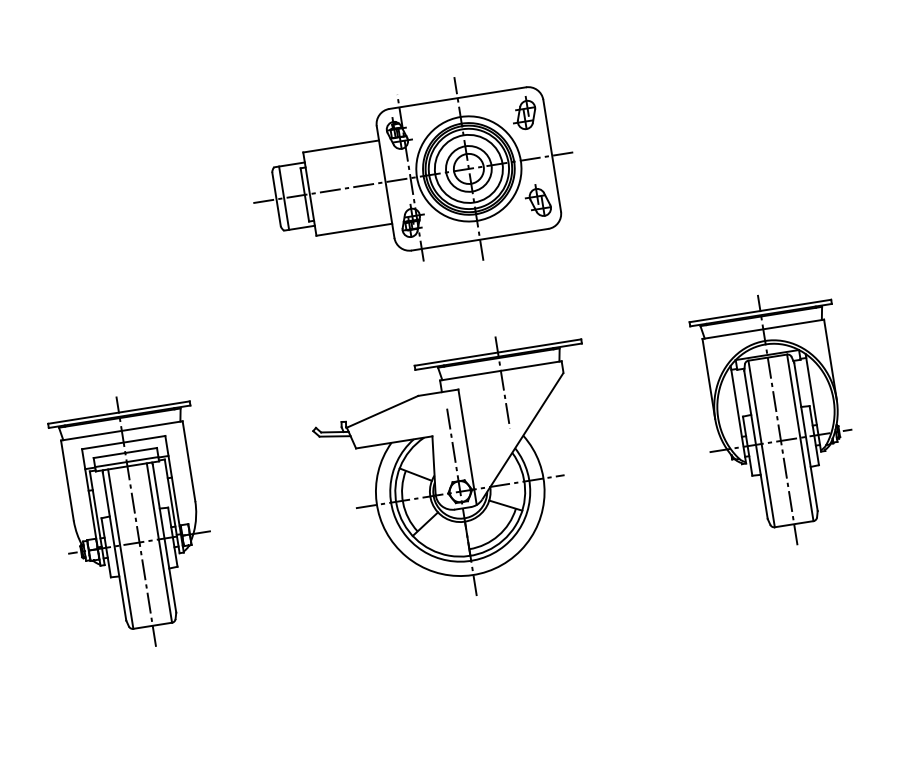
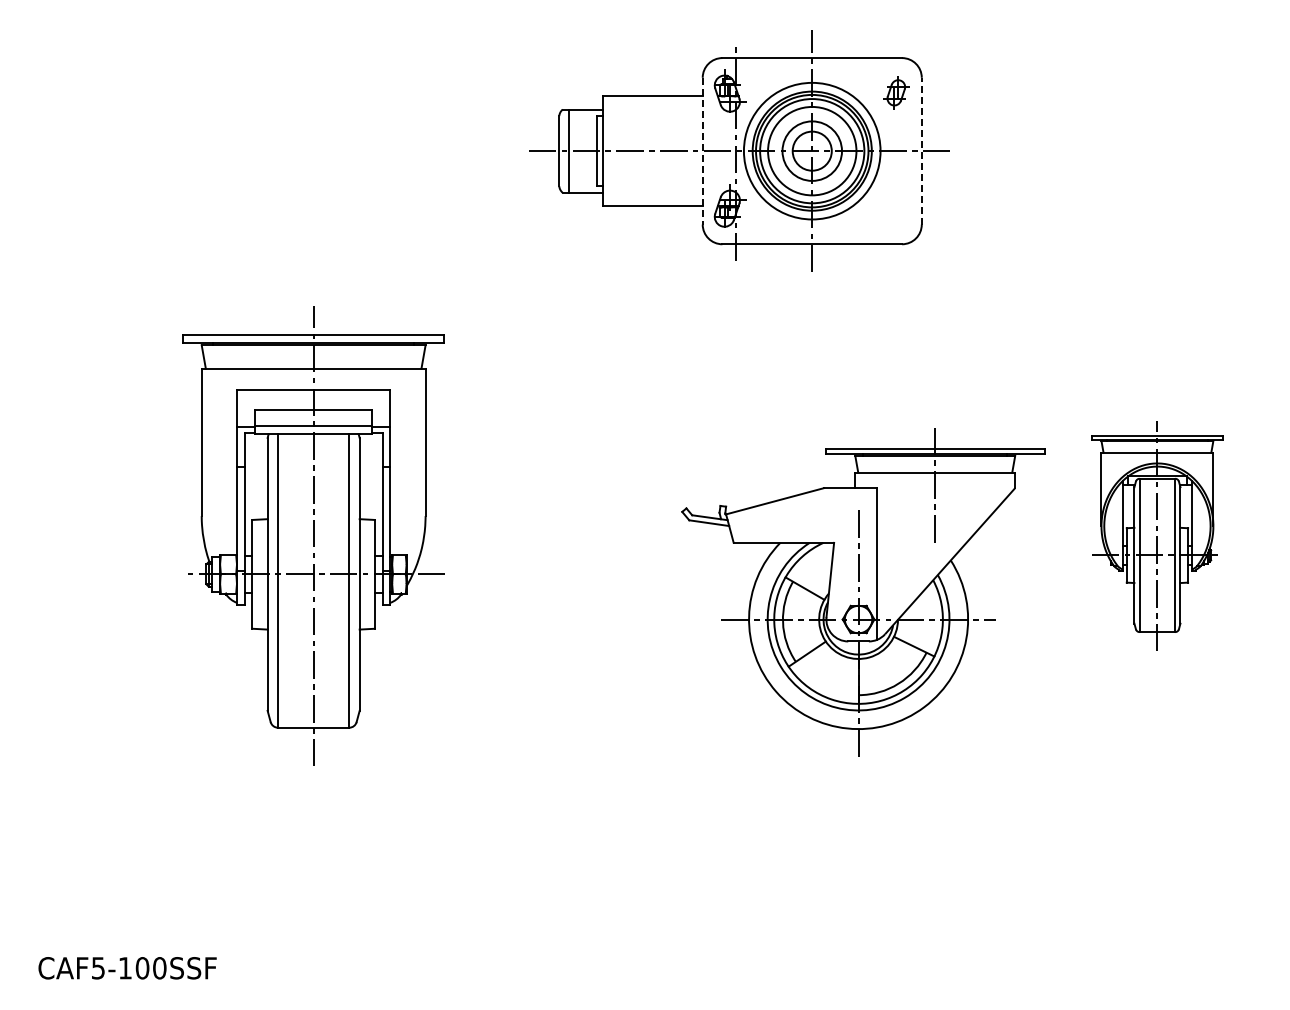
part: (524, 112) -> (894, 90), size x0.7
line: (551, 155) -> (921, 150), solid -> dashed
line: (385, 182) -> (702, 151), solid -> dashed
part: (537, 200) -> (894, 205), removed
part: (777, 420) -> (1157, 536), size x0.7
part: (460, 470) -> (863, 592), moved
part: (136, 521) -> (313, 536), size x1.4

